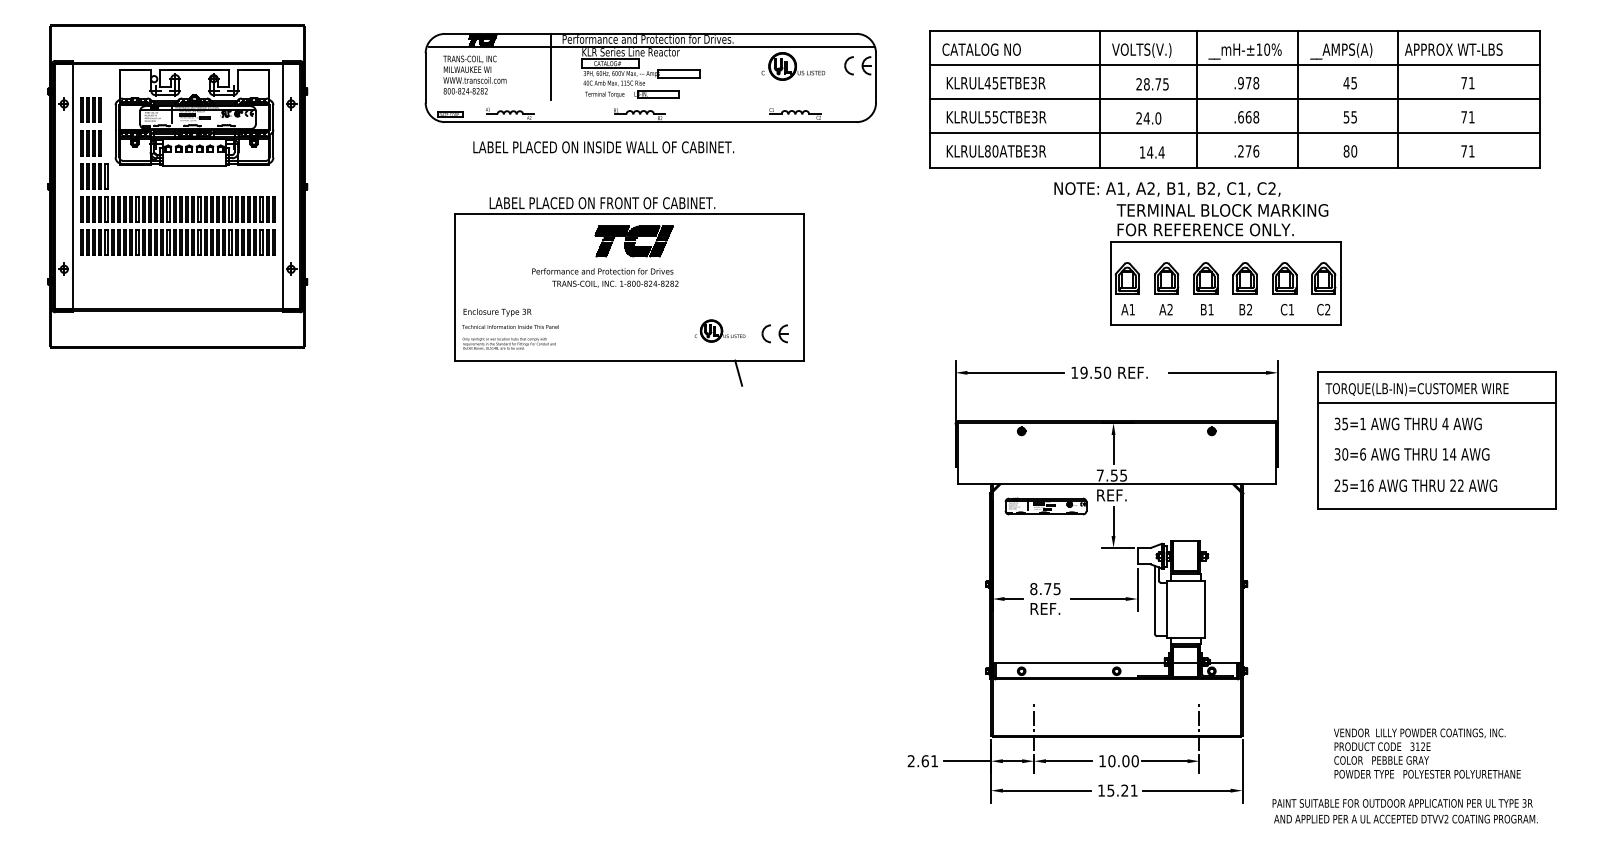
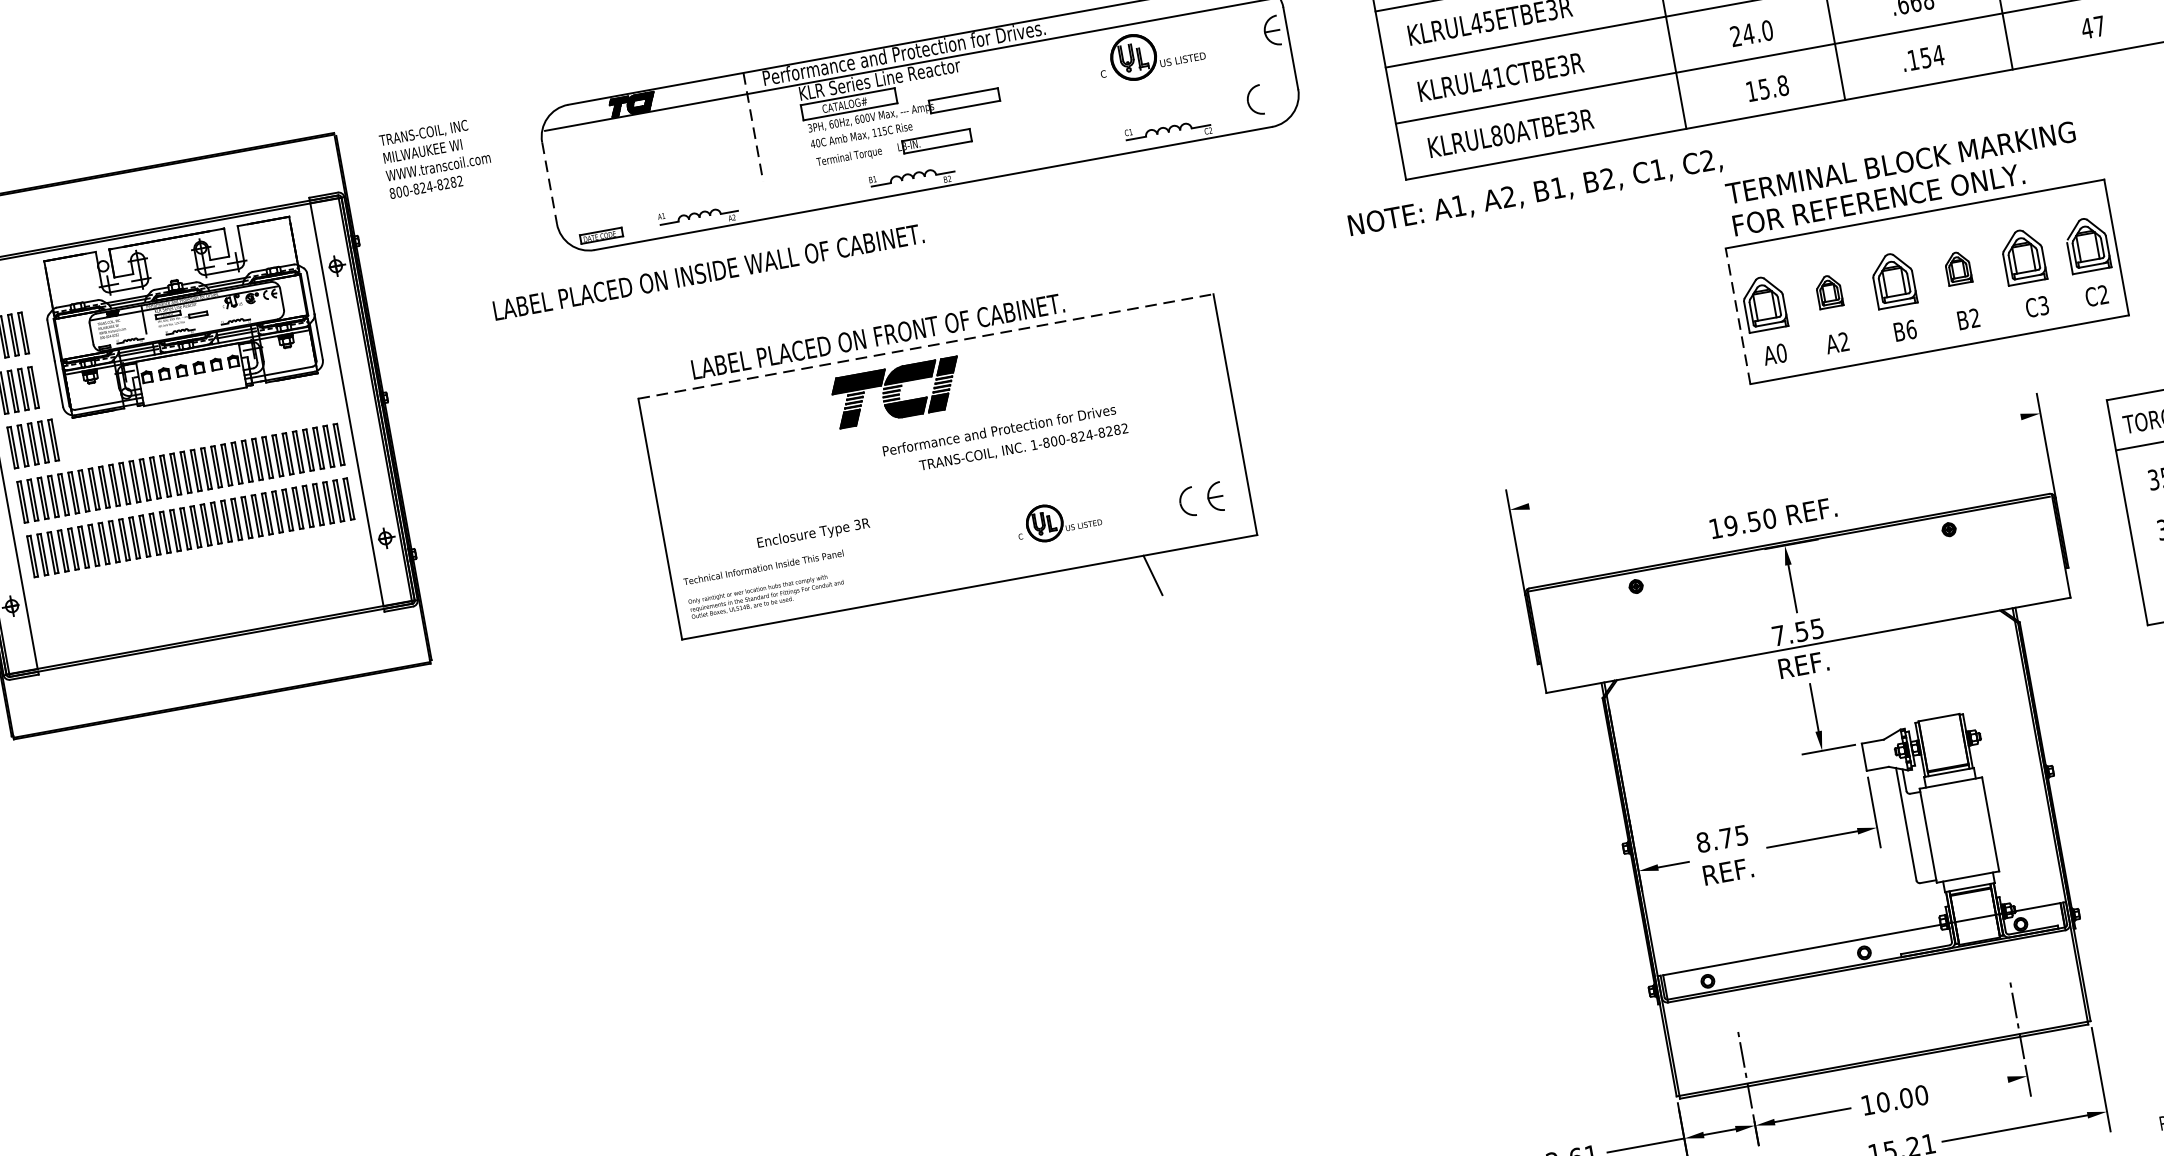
part: (848, 65) -> (1253, 100), moved
line: (551, 67) -> (753, 128), solid -> dashed
text: (474, 74) -> (435, 157), moved
line: (425, 78) -> (549, 184), solid -> dashed
text: (991, 117) -> (1492, 78), KLRUL55CTBE3R -> KLRUL41CTBE3R
text: (603, 147) -> (708, 272), moved
text: (1248, 151) -> (1925, 58), .276 -> .154
text: (1350, 151) -> (2093, 27), 80 -> 47
text: (1155, 152) -> (1772, 87), 14.4 -> 15.8
text: (1167, 189) -> (1535, 193), moved
line: (629, 214) -> (925, 346), solid -> dashed
part: (633, 241) -> (896, 392), moved
text: (605, 277) -> (1005, 439), moved
part: (1166, 278) -> (1828, 291), size x0.6
part: (1244, 278) -> (1957, 268), size x0.6
line: (1110, 282) -> (1737, 314), solid -> dashed
text: (1131, 309) -> (1780, 353), A1 -> A0
text: (1210, 309) -> (1910, 329), B1 -> B6
text: (1291, 309) -> (2043, 305), C1 -> C3
text: (497, 312) -> (813, 533), moved
part: (719, 330) -> (1057, 520), moved
line: (1015, 372) -> (1608, 491), removed
text: (1109, 372) -> (1772, 517), moved
line: (1217, 372) -> (1940, 431), removed
part: (1045, 506) -> (1697, 703), removed
line: (1164, 761) -> (1969, 1087), removed

